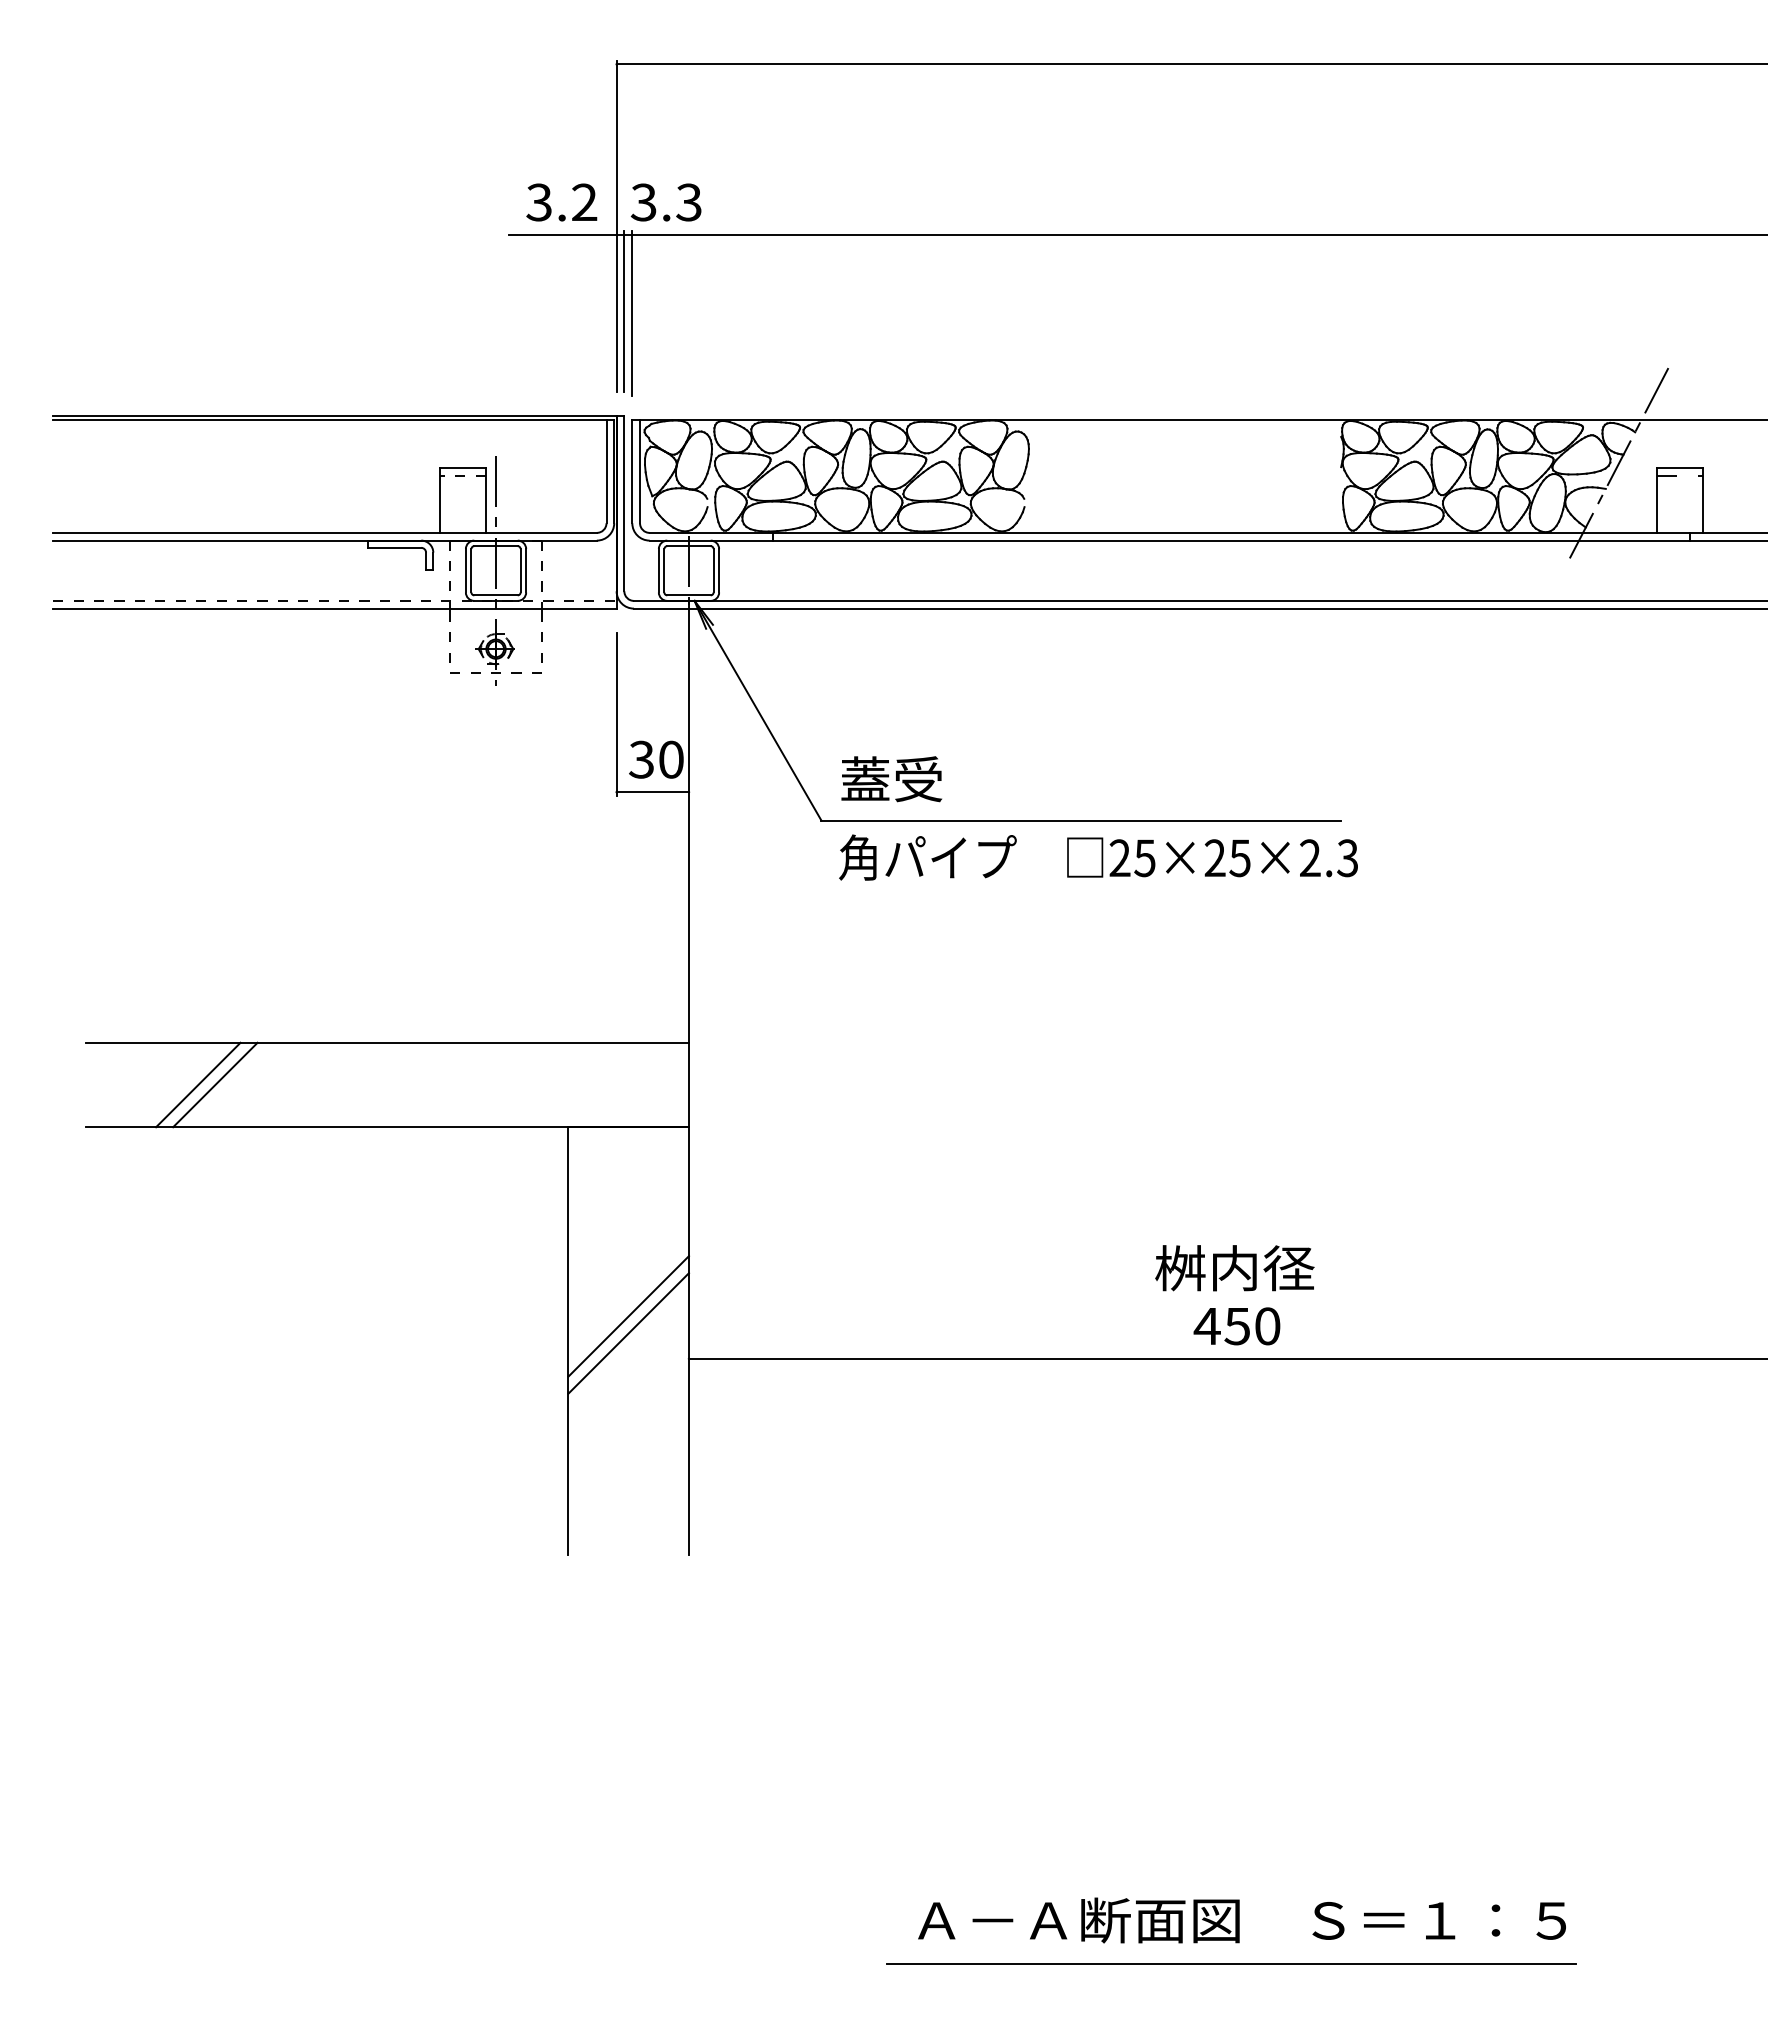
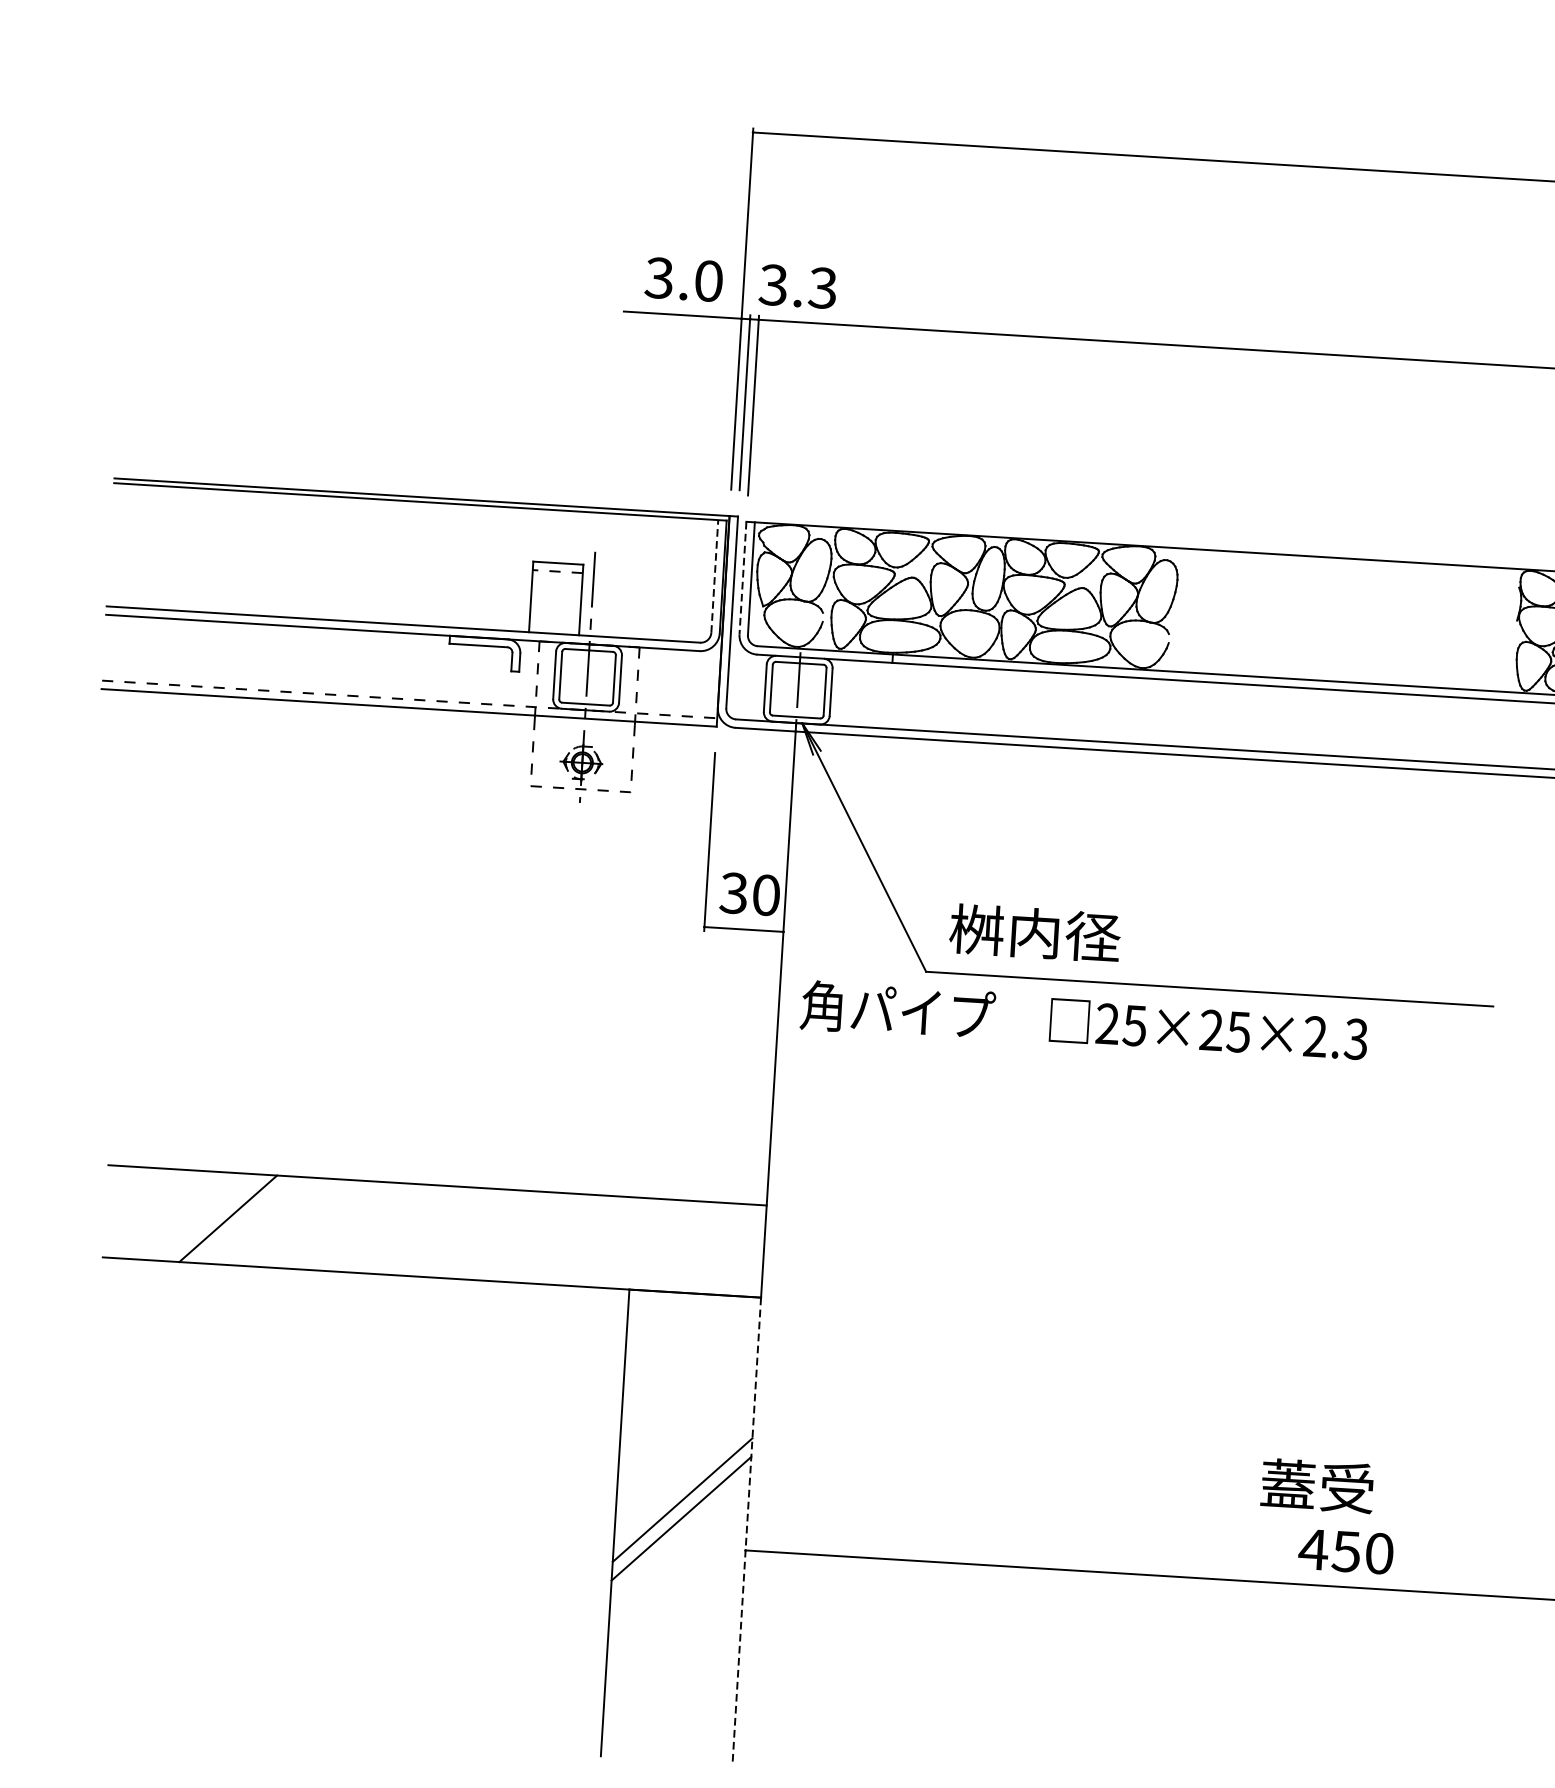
text: (584, 202) -> (708, 281), 3.2 -> 3.0
line: (606, 471) -> (714, 576), solid -> dashed
line: (632, 471) -> (743, 578), solid -> dashed
text: (918, 779) -> (1034, 933), 蓋受 -> 桝内径
text: (1098, 857) -> (1084, 1021), moved
line: (215, 1084) -> (247, 1219), removed
text: (1234, 1268) -> (1347, 1488), 桝内径 -> 蓋受
line: (688, 1340) -> (746, 1530), solid -> dashed

